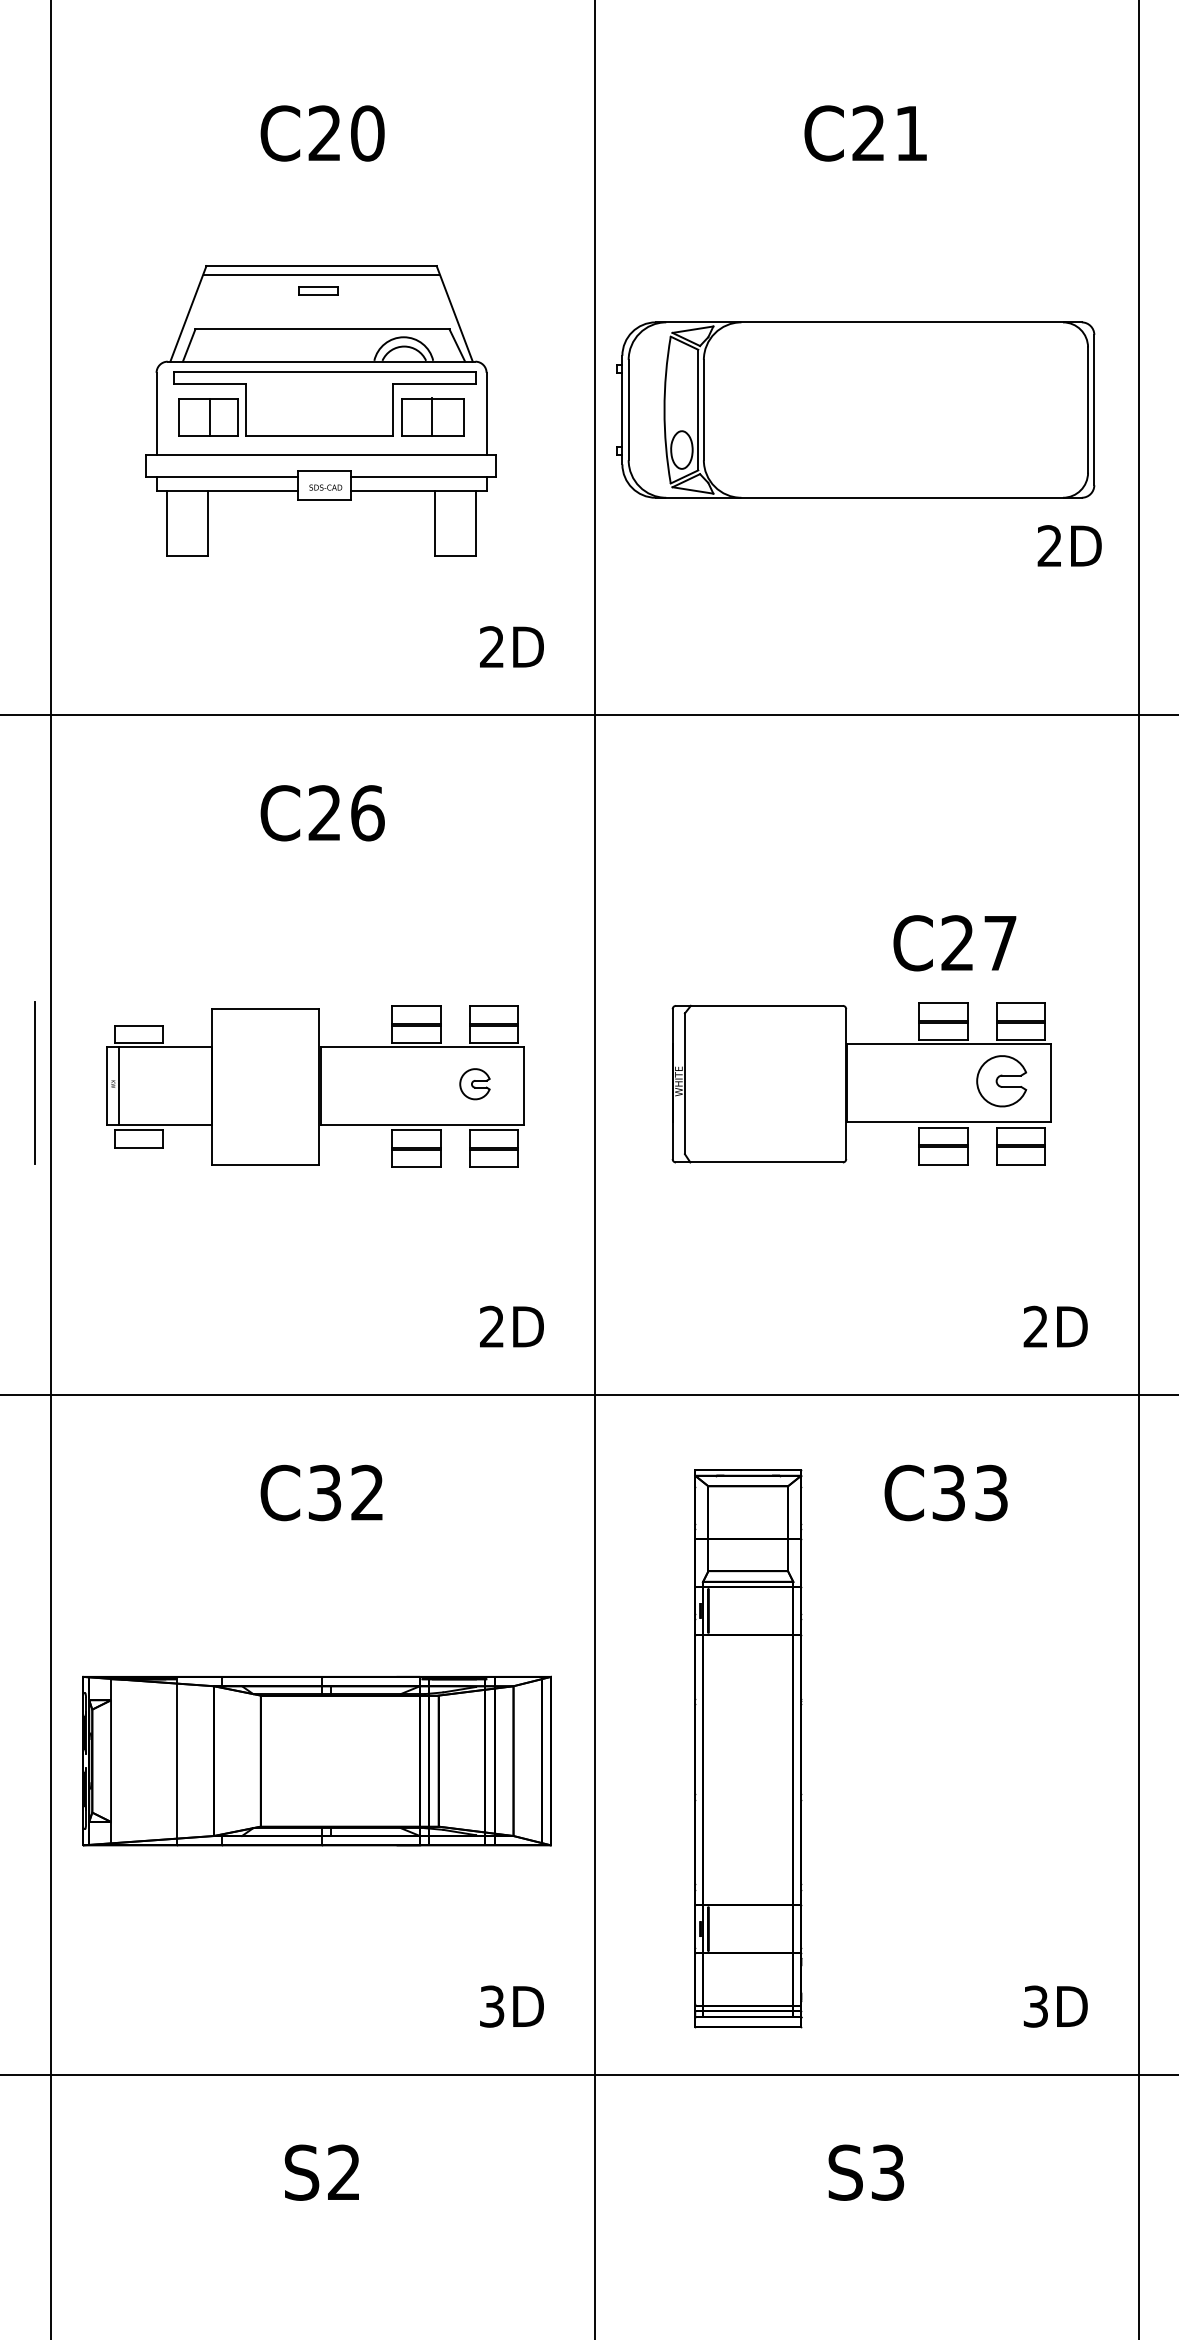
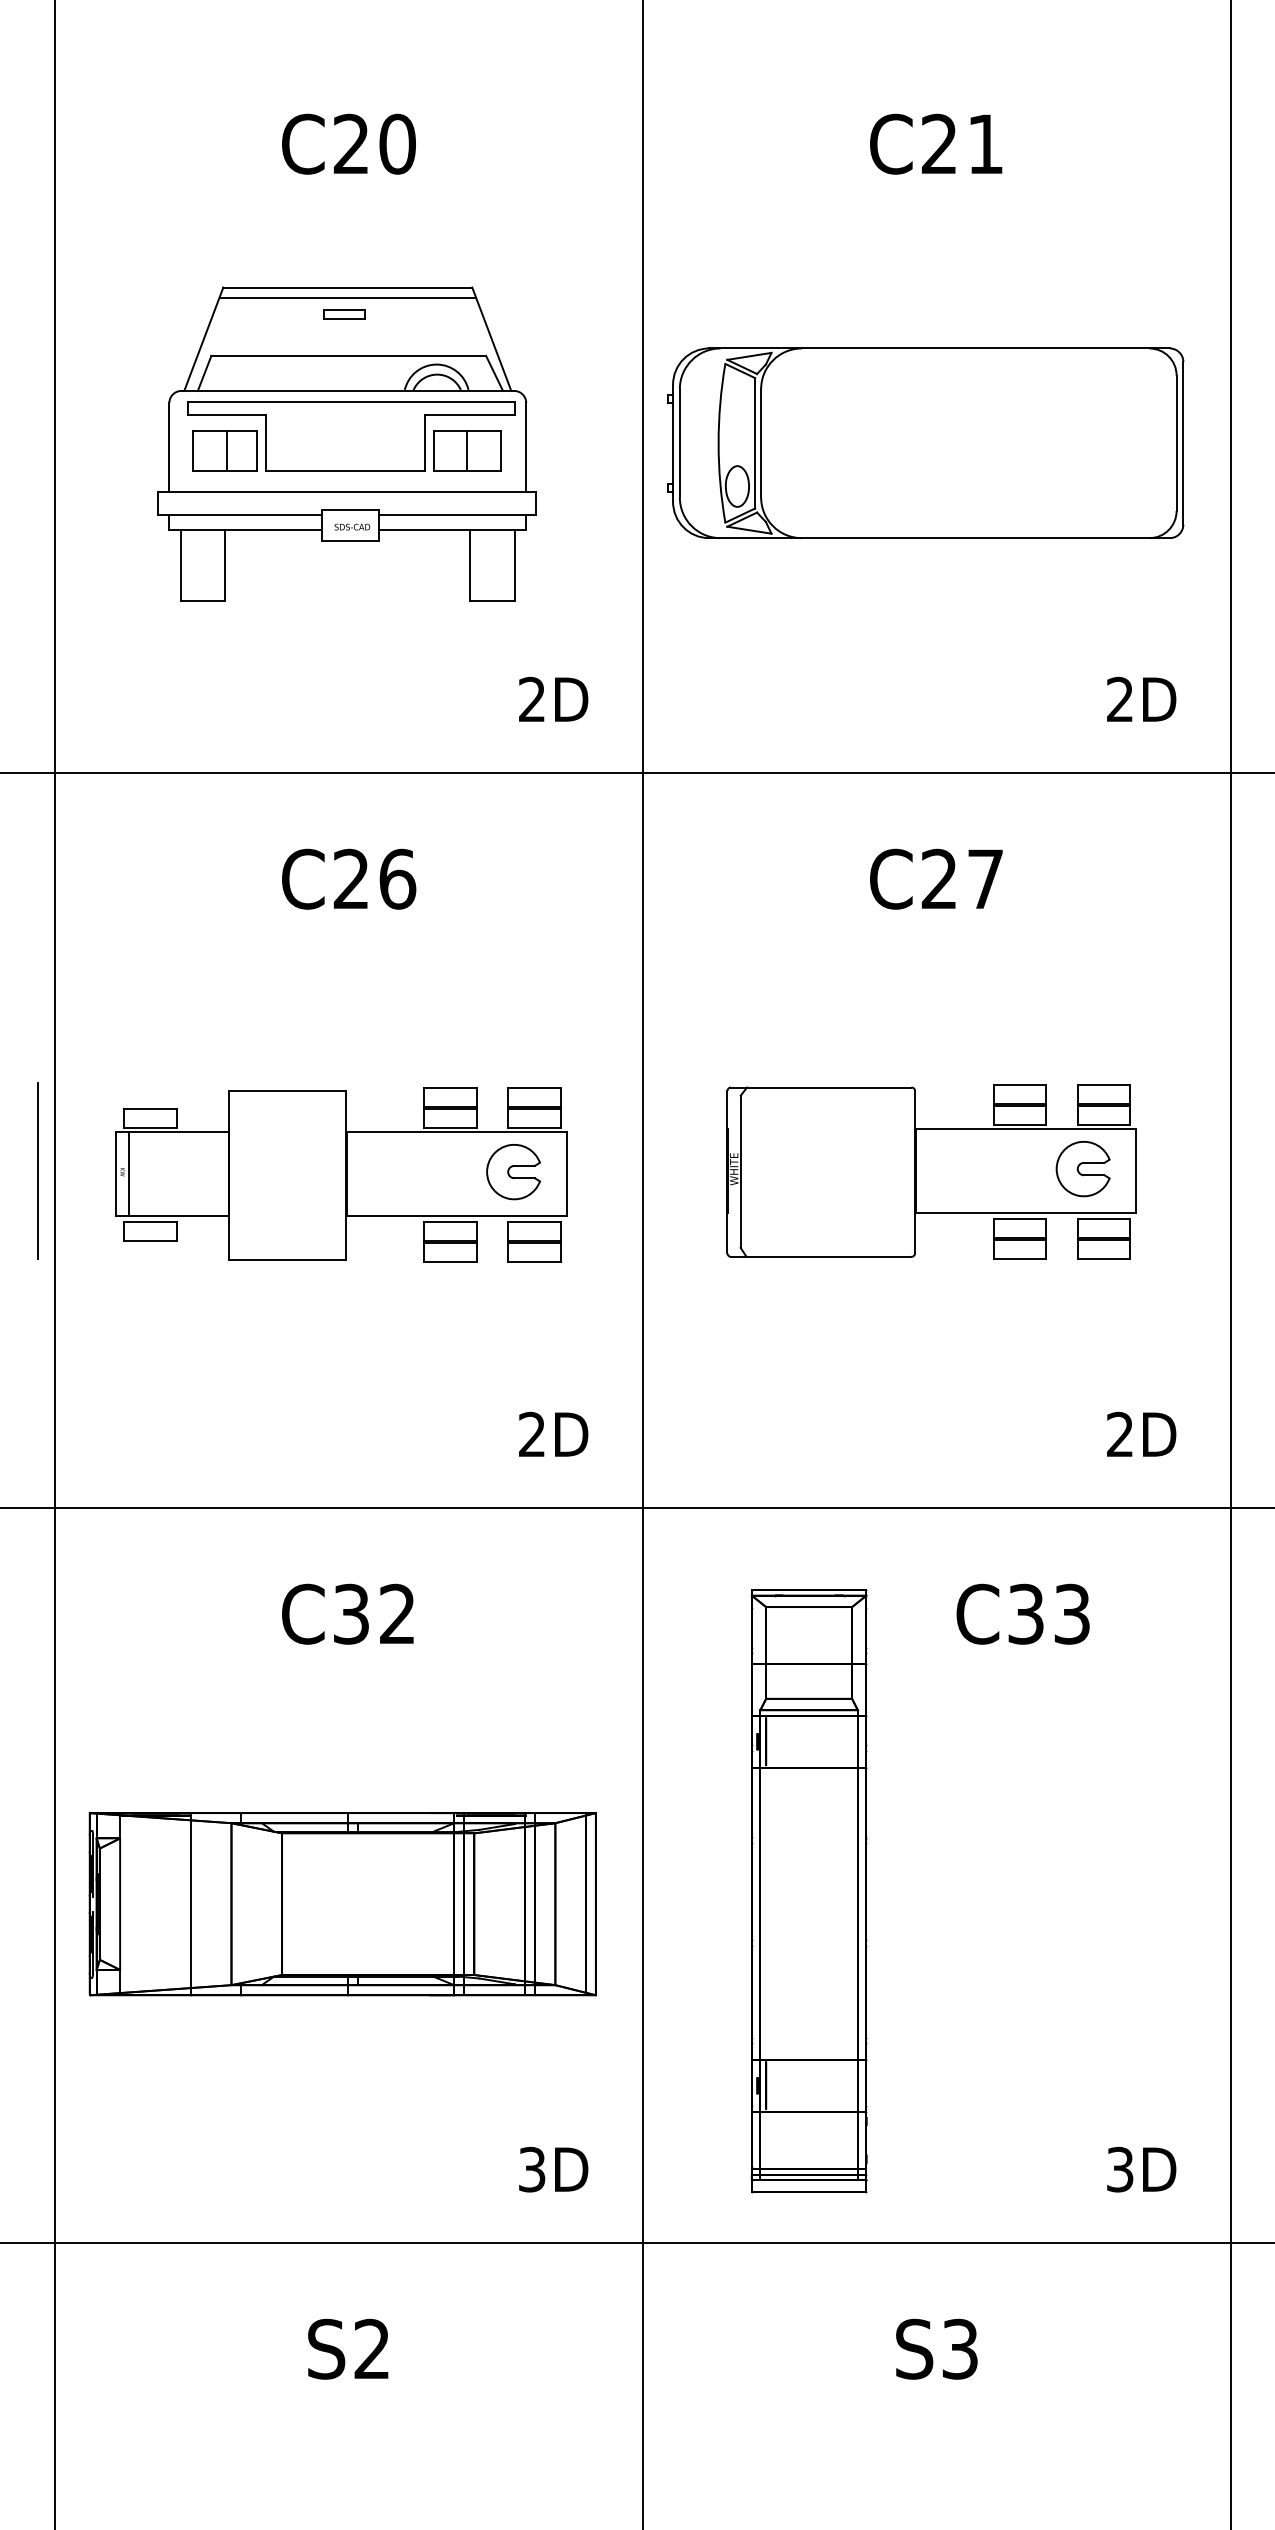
text: (1069, 545) -> (1141, 698), moved
text: (954, 943) -> (935, 879), moved
part: (474, 1084) -> (513, 1172), size x1.67

